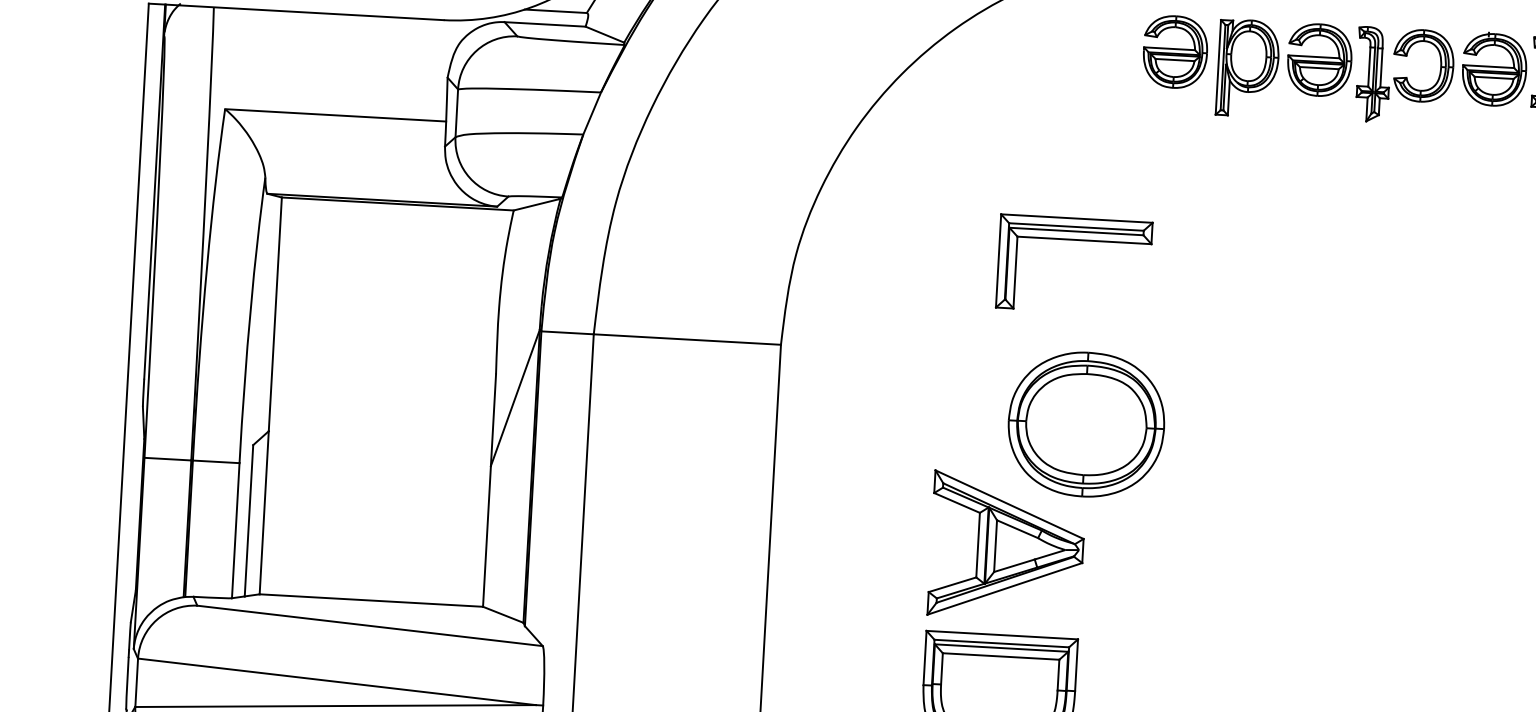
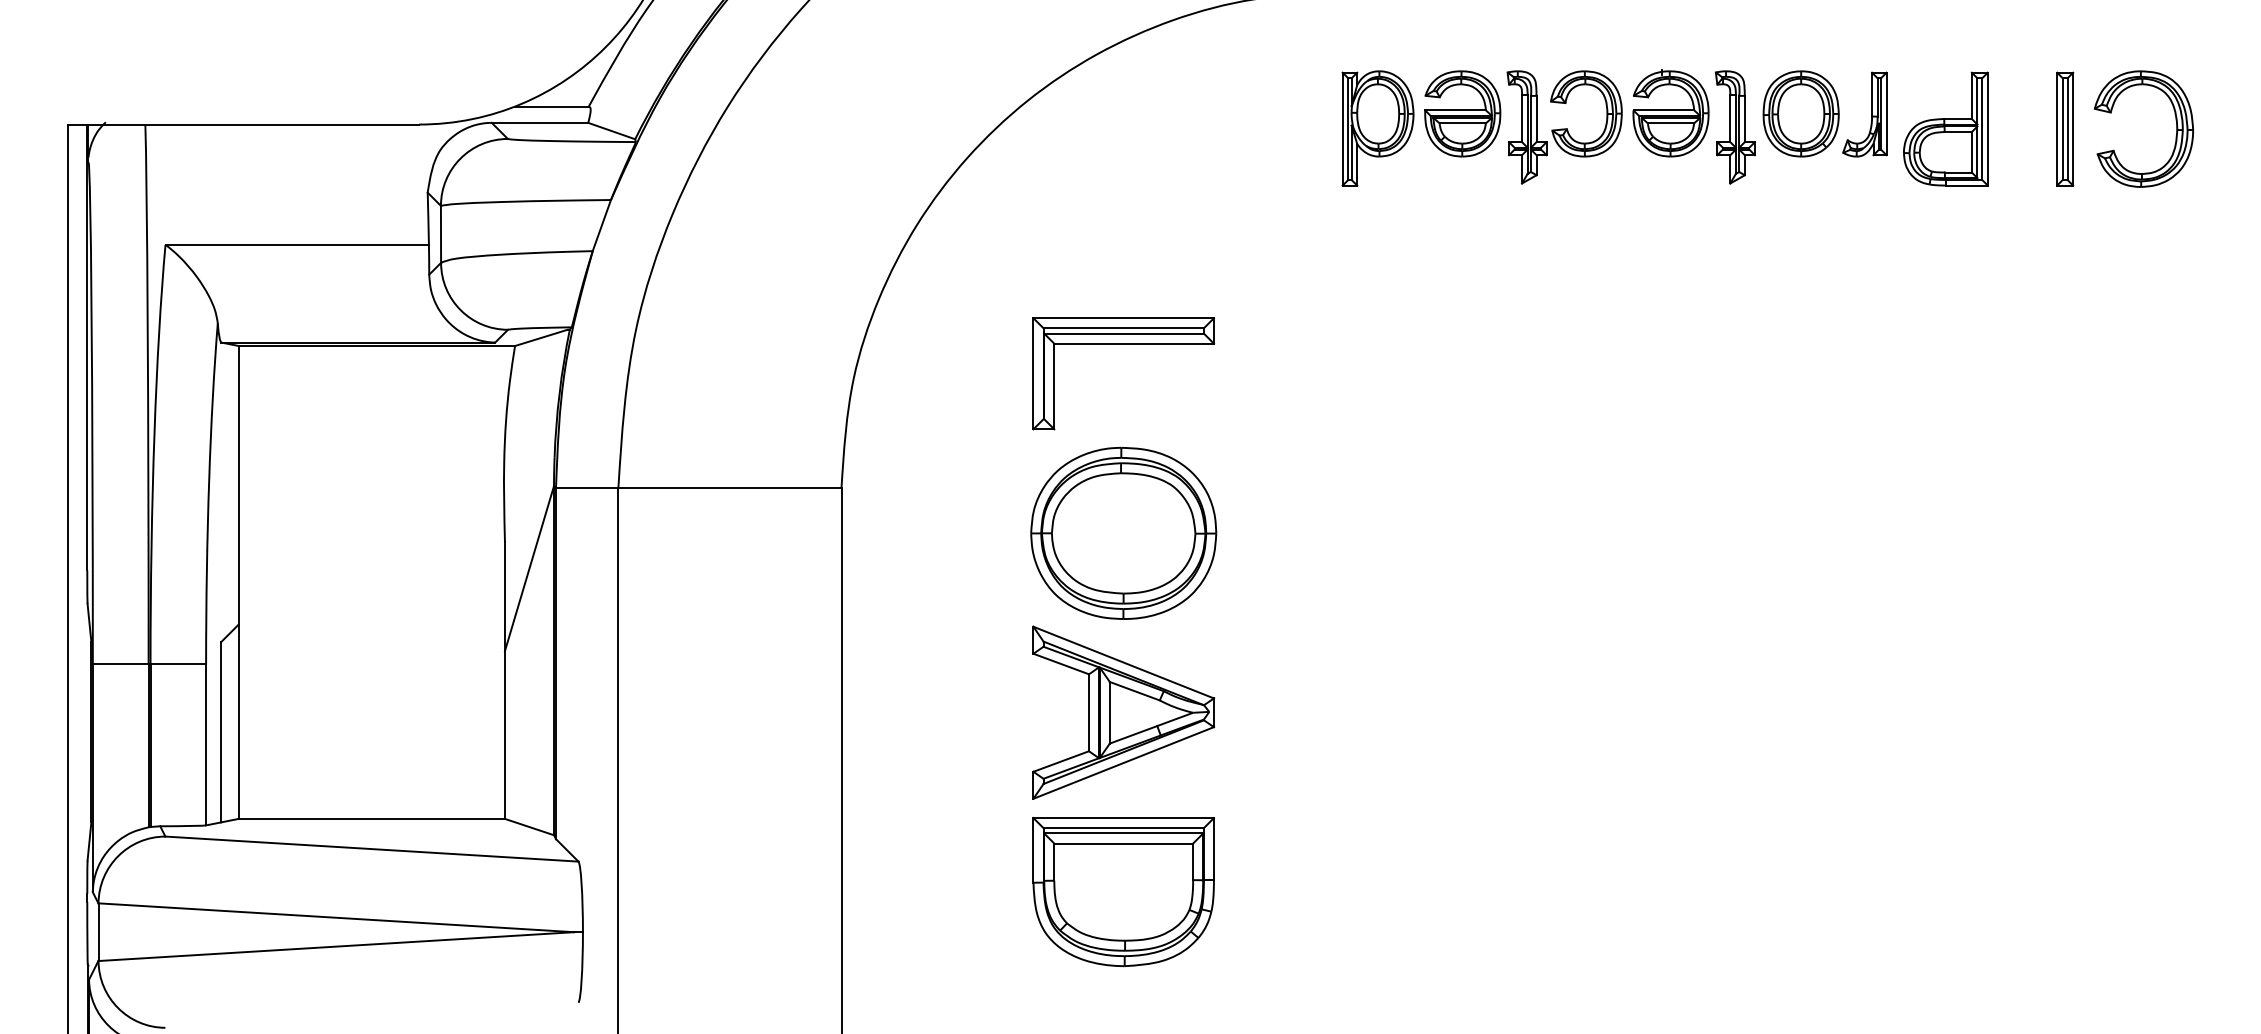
part: (1175, 51) -> (1290, 113), removed
part: (1075, 240) -> (1123, 344), moved
part: (1086, 423) -> (1123, 532), moved

